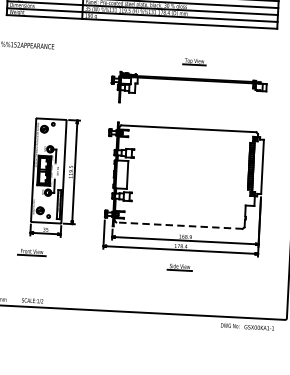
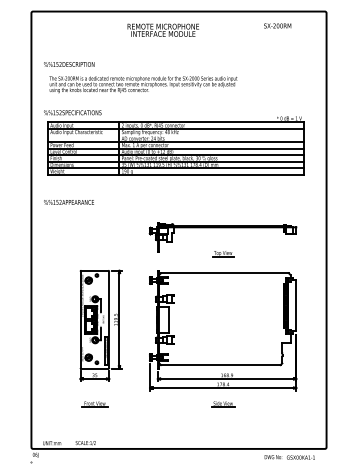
part: (194, 62) -> (223, 254), moved
line: (179, 226) -> (220, 365), dashed -> solid
part: (31, 252) -> (94, 404), moved

